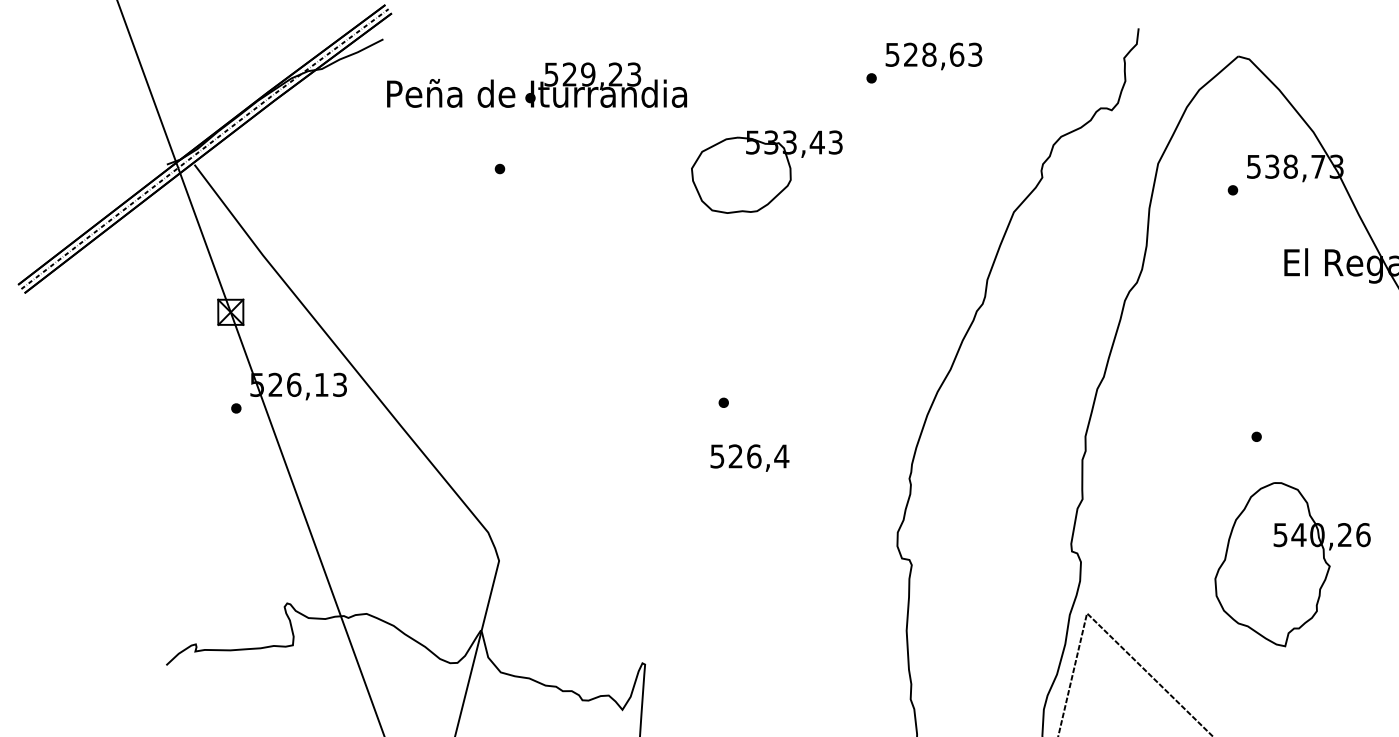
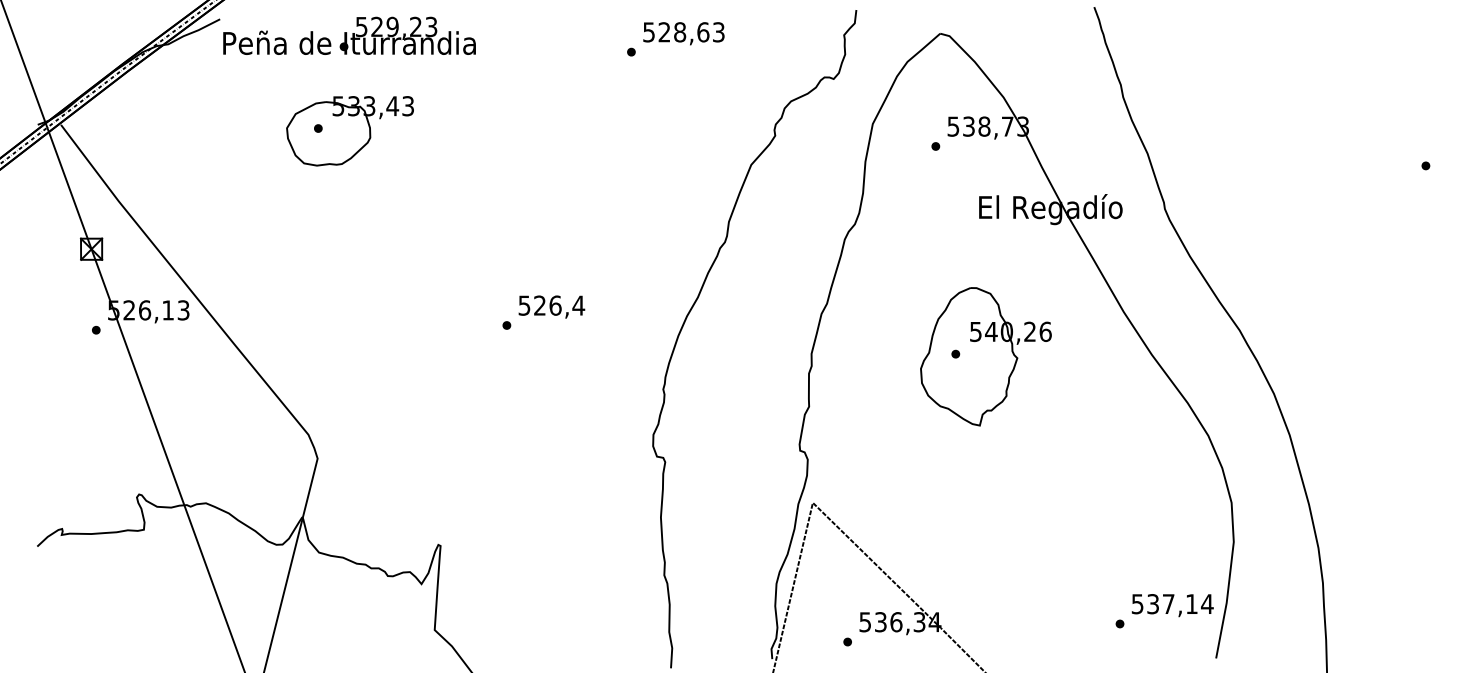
text: (536, 84) -> (349, 35), moved
part: (766, 172) -> (349, 131), moved
text: (749, 457) -> (551, 306), moved
part: (1291, 564) -> (985, 356), moved

